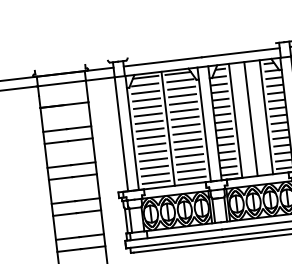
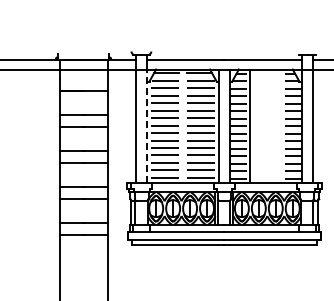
line: (266, 117) -> (281, 126), removed
line: (250, 119) -> (265, 126), removed
line: (168, 128) -> (183, 126), removed
line: (132, 132) -> (147, 126), solid -> dashed

